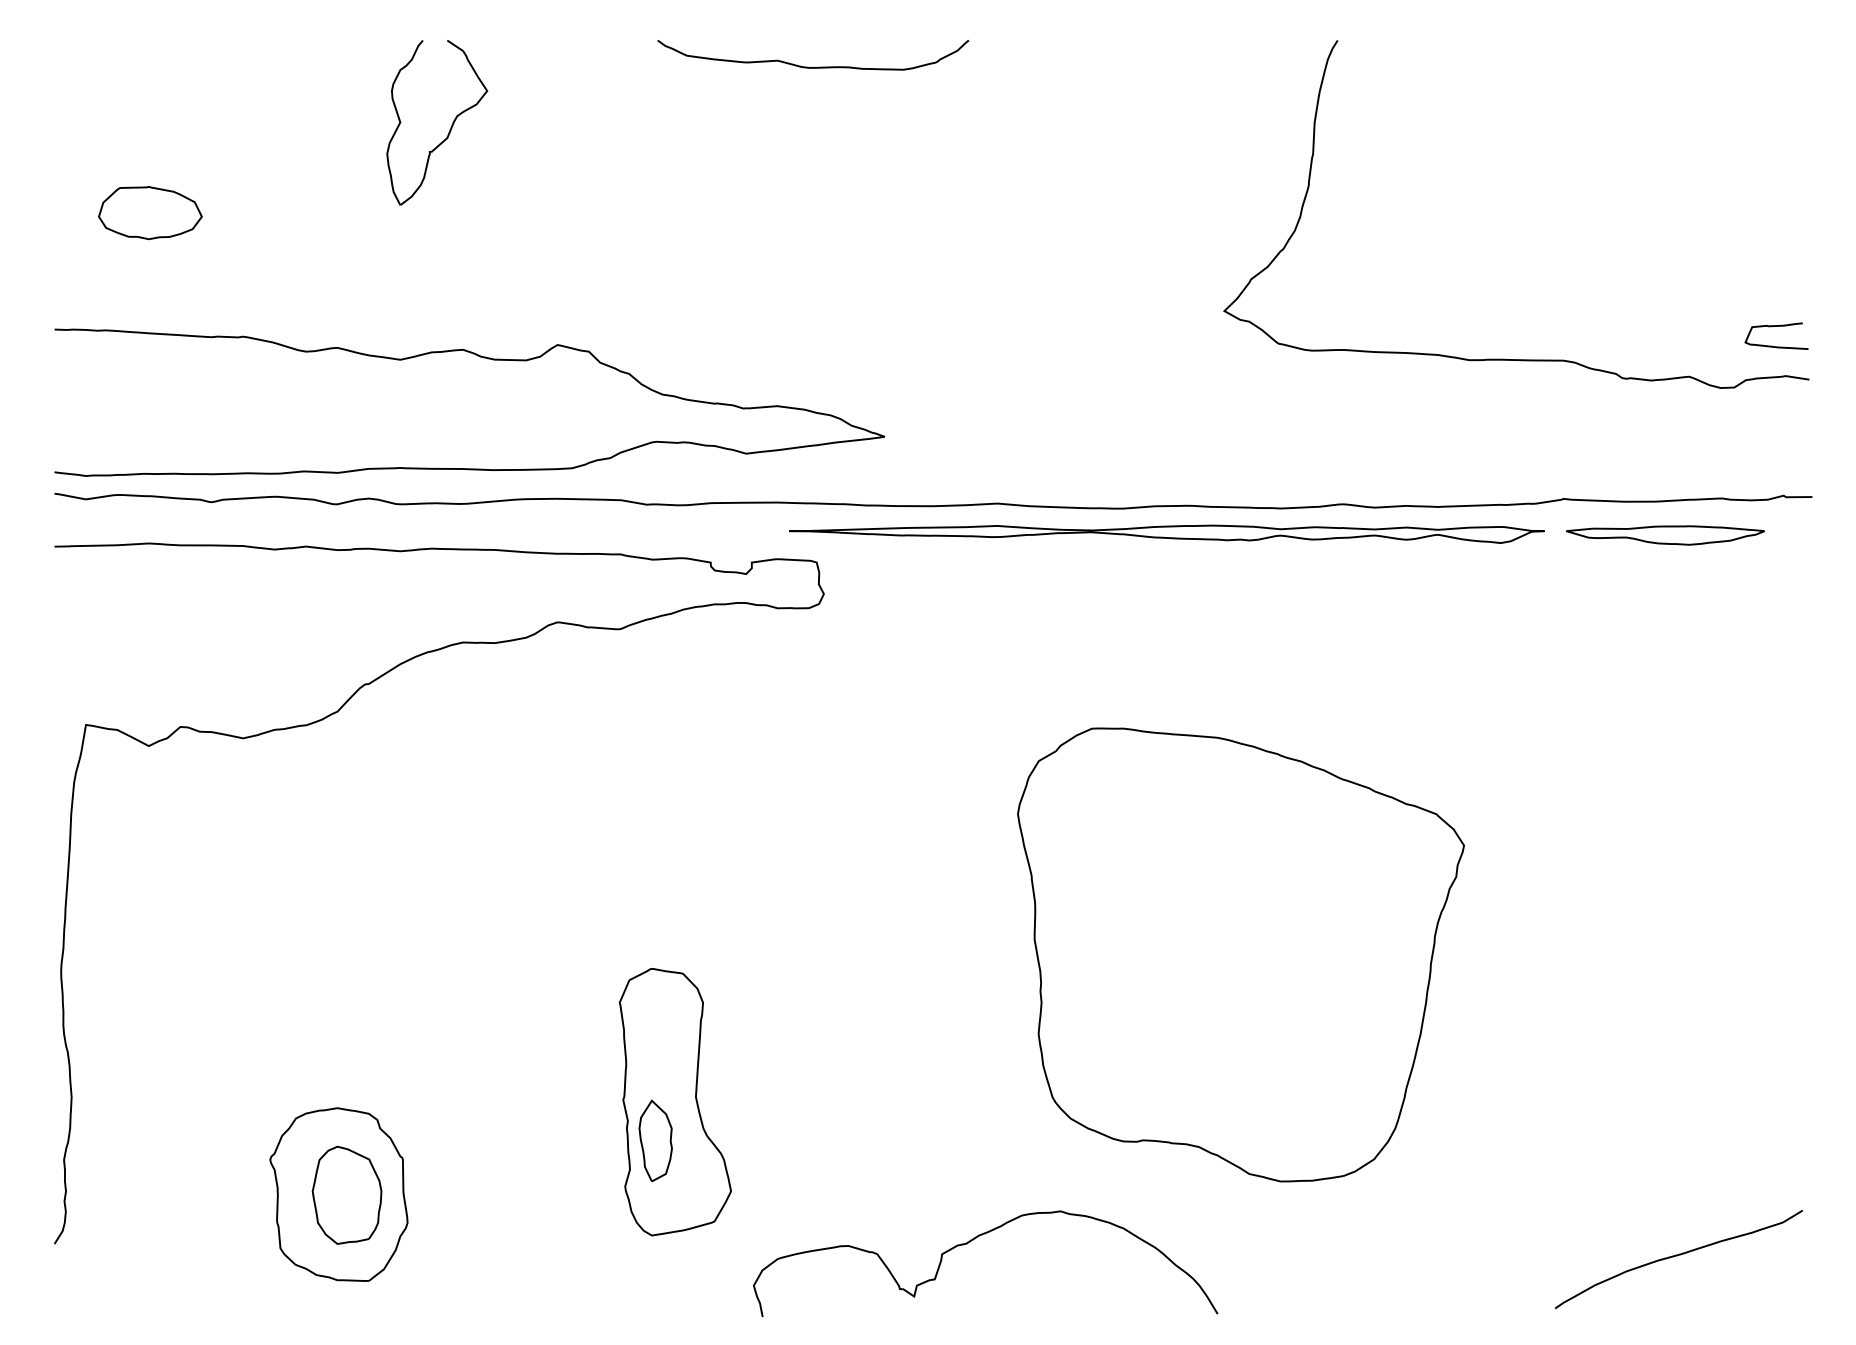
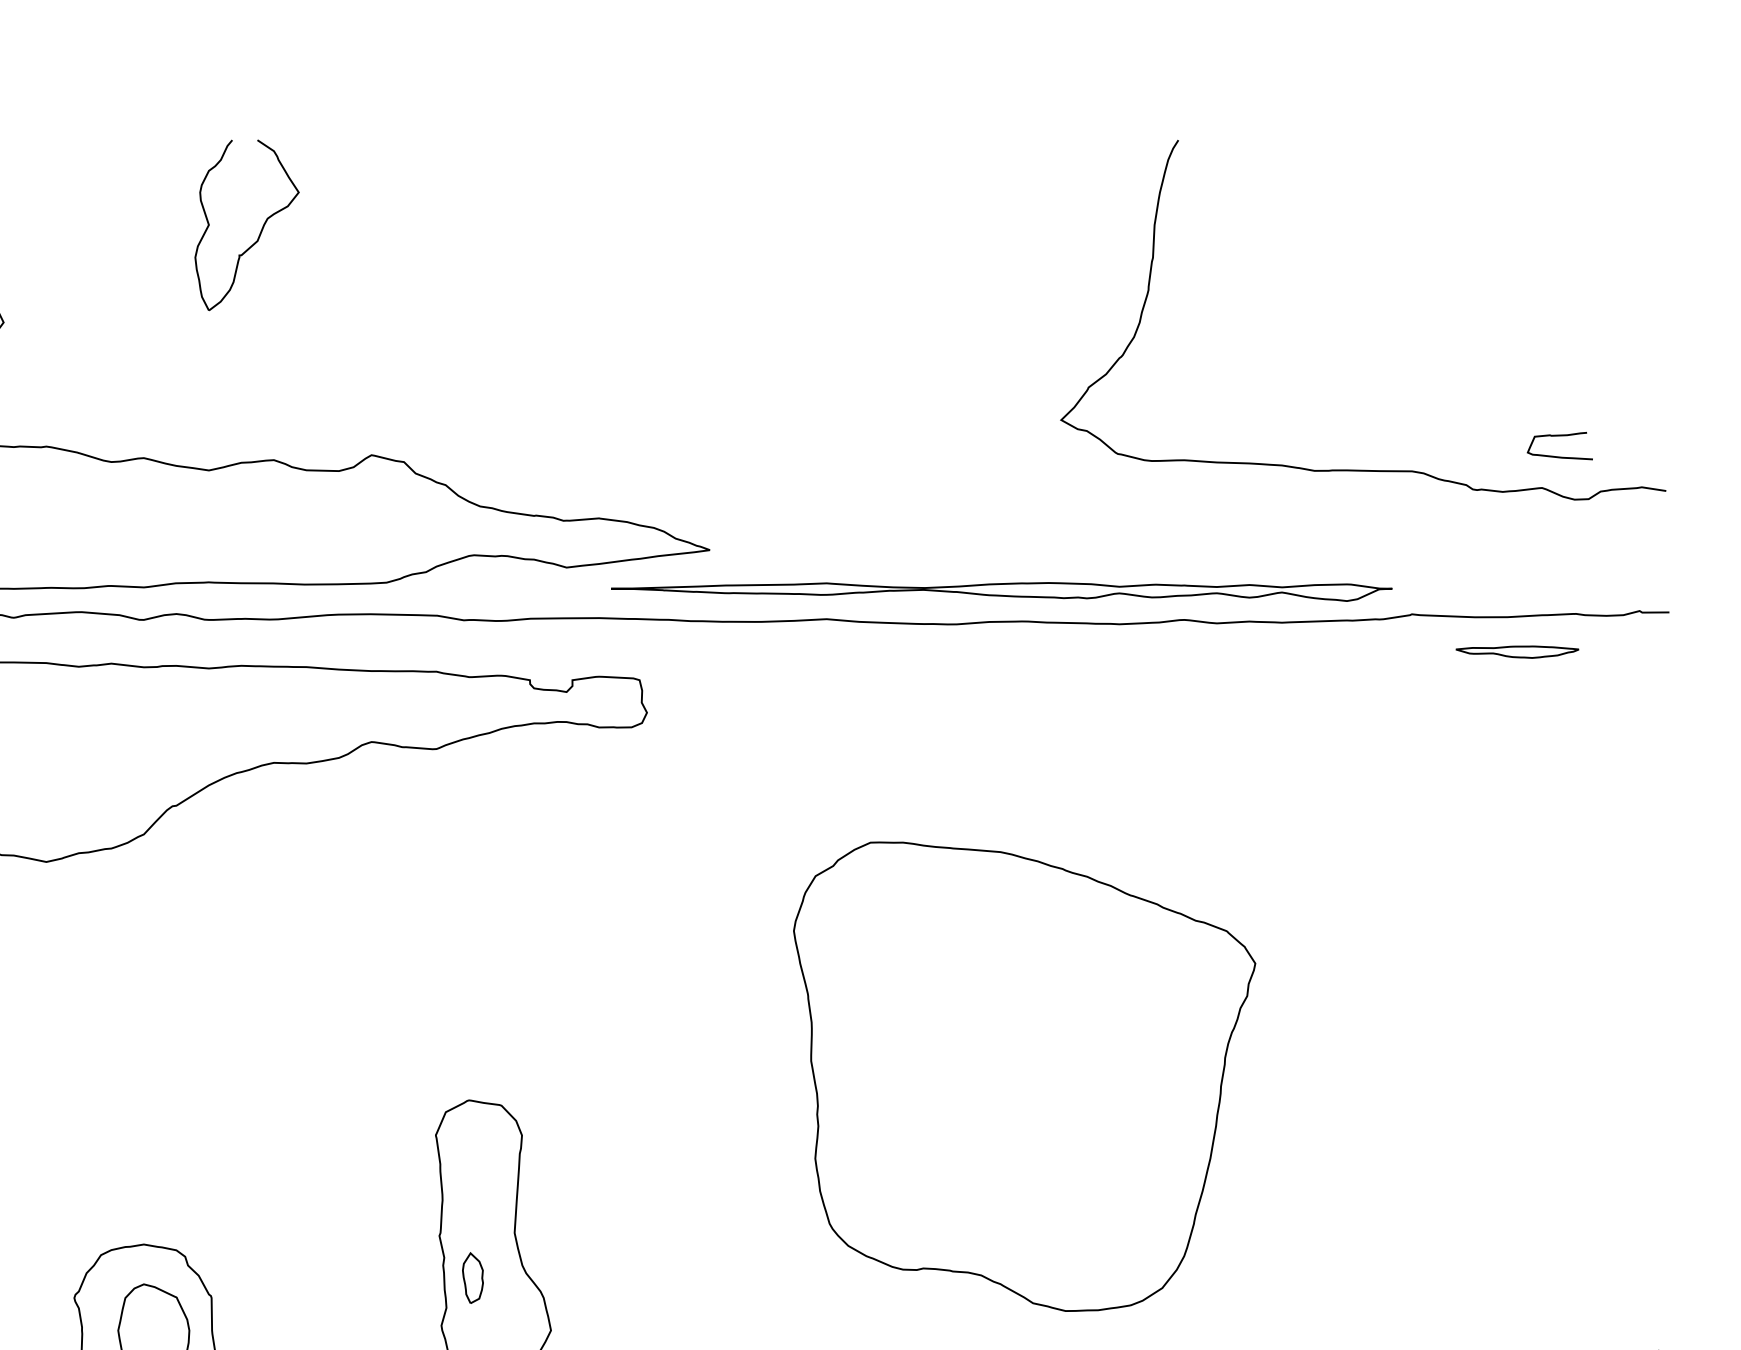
curve: (817, 66) -> (640, 167), removed
curve: (1776, 326) -> (1559, 436), moved
part: (1166, 533) -> (1001, 591), moved
part: (1665, 535) -> (1517, 652), size x0.6
part: (1240, 954) -> (1024, 1076), moved
part: (655, 1140) -> (472, 1277), size x0.6

